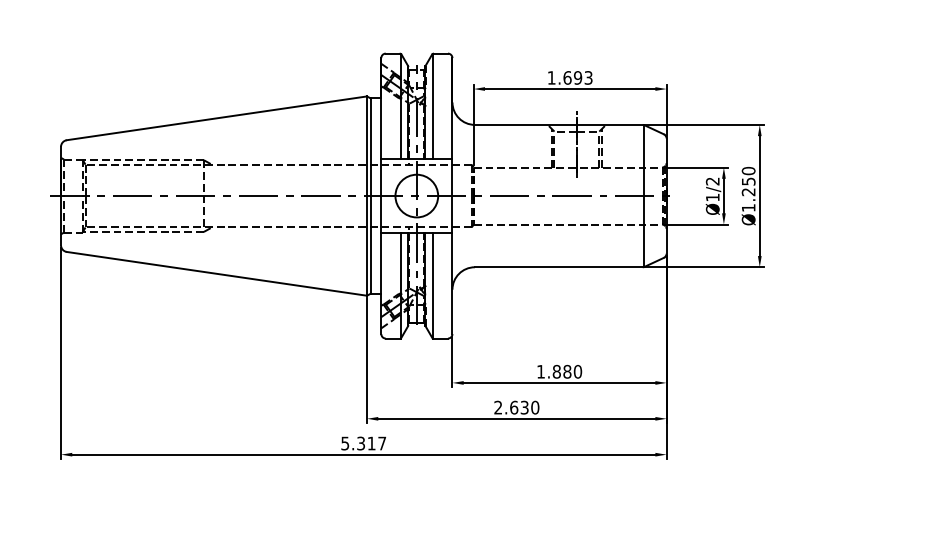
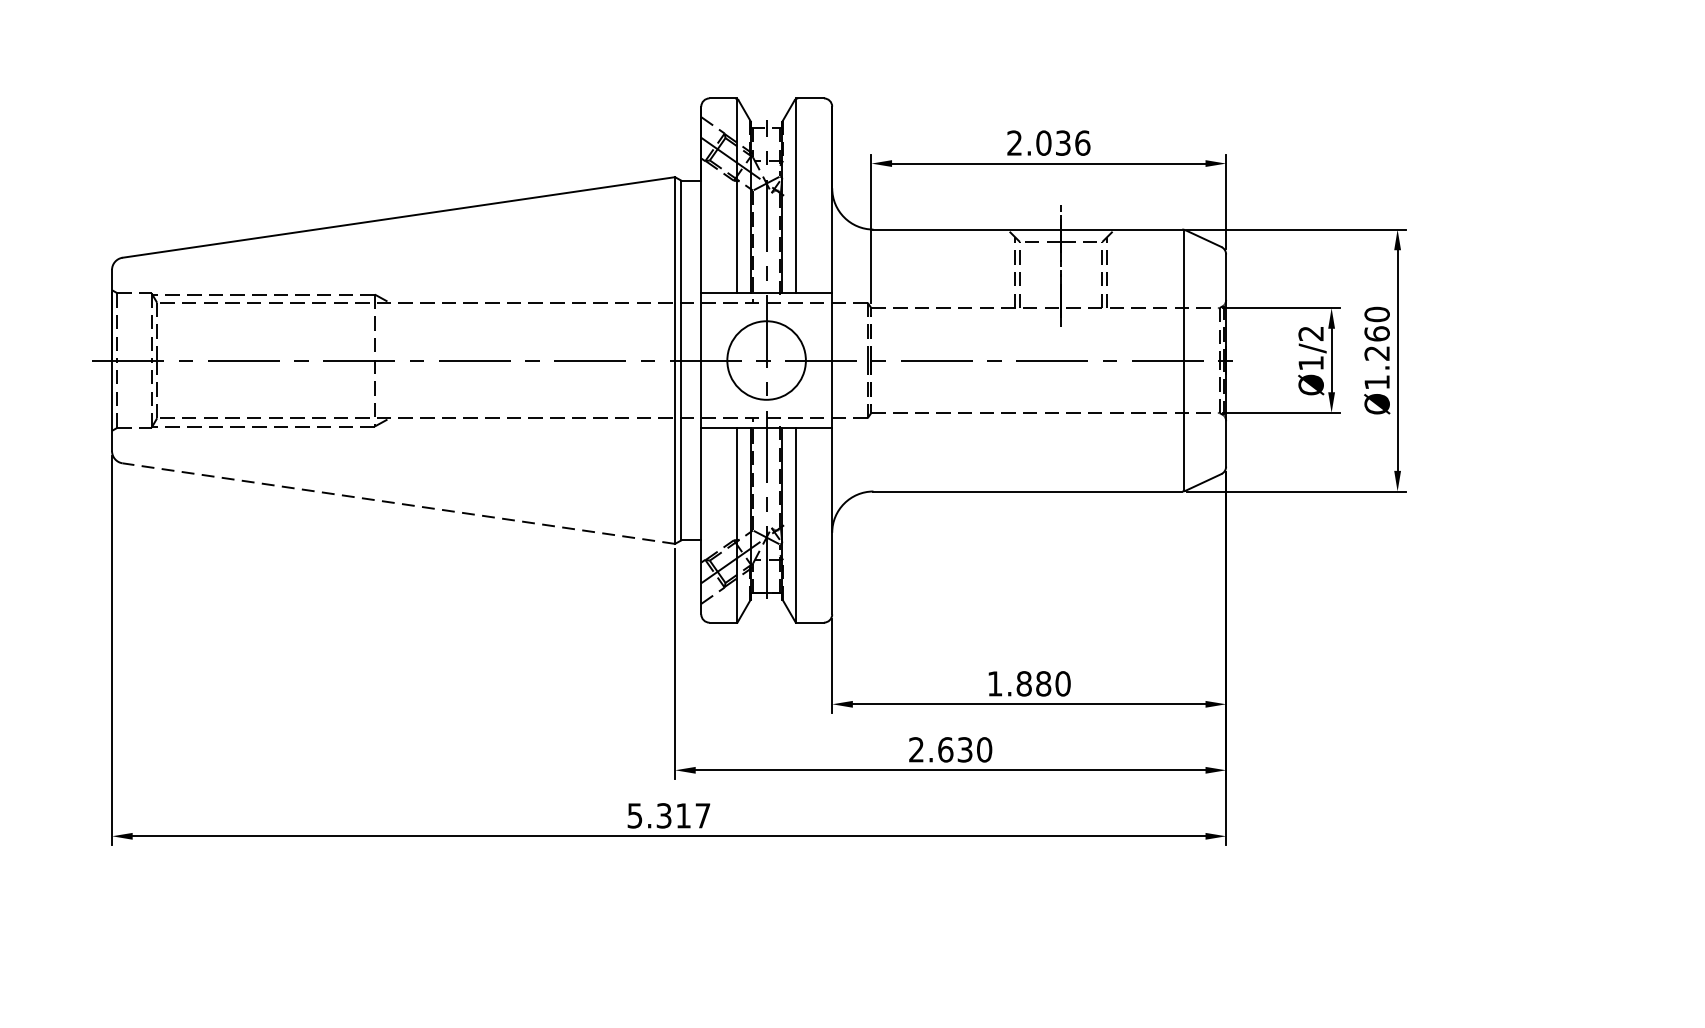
text: (569, 77) -> (1047, 142), 1.693 -> 2.036
text: (748, 181) -> (1376, 333), Ø1.250 -> Ø1.260
line: (216, 273) -> (398, 502), solid -> dashed

